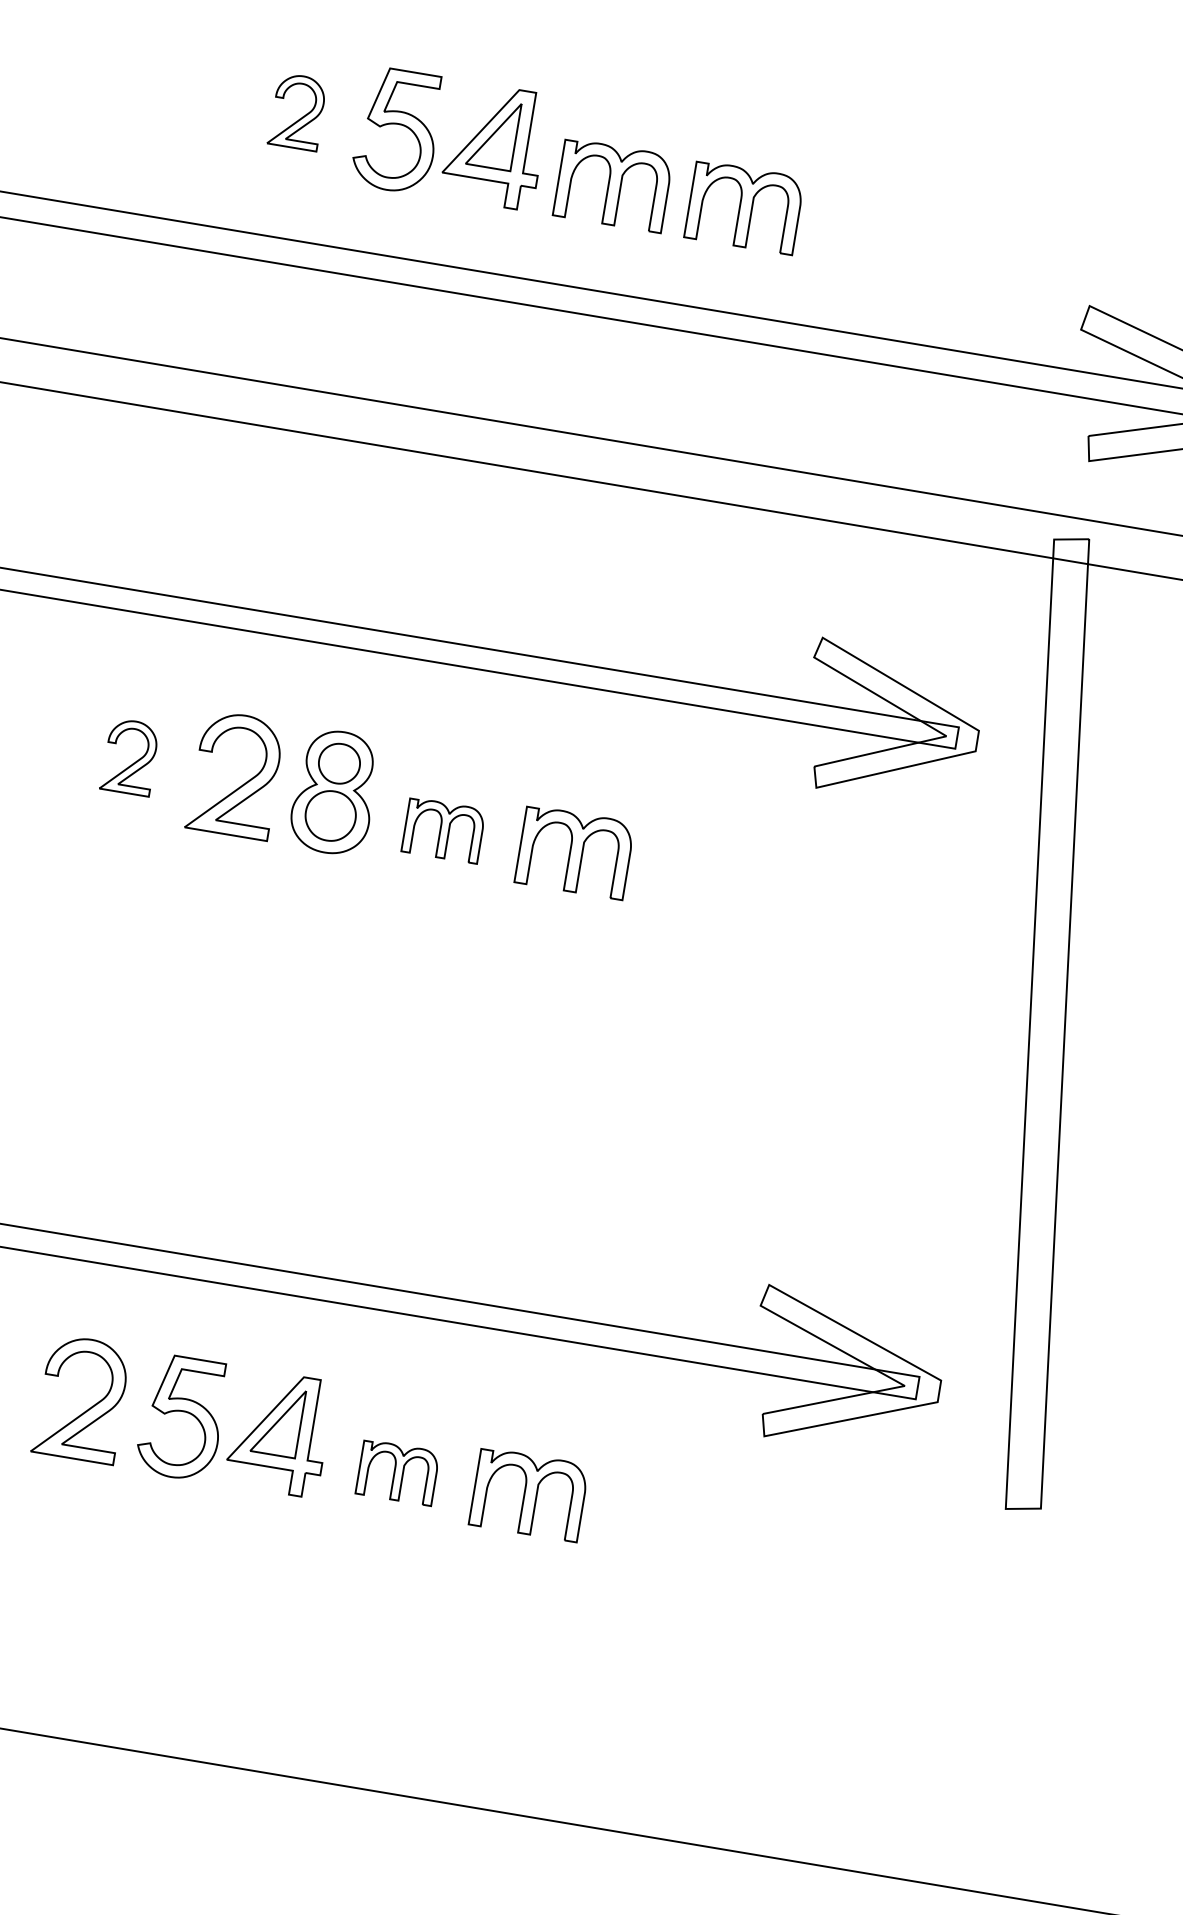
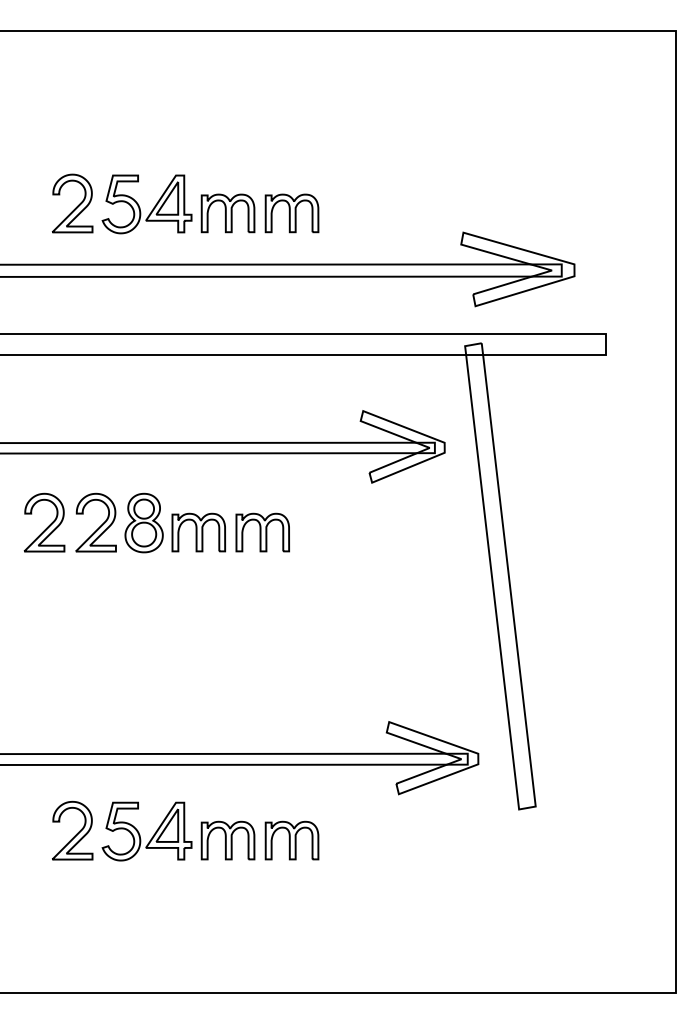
part: (297, 111) -> (72, 203), size x1.67
part: (130, 756) -> (44, 522), size x1.67
part: (442, 830) -> (198, 532), size x1.43
part: (396, 1472) -> (227, 840), size x1.43

